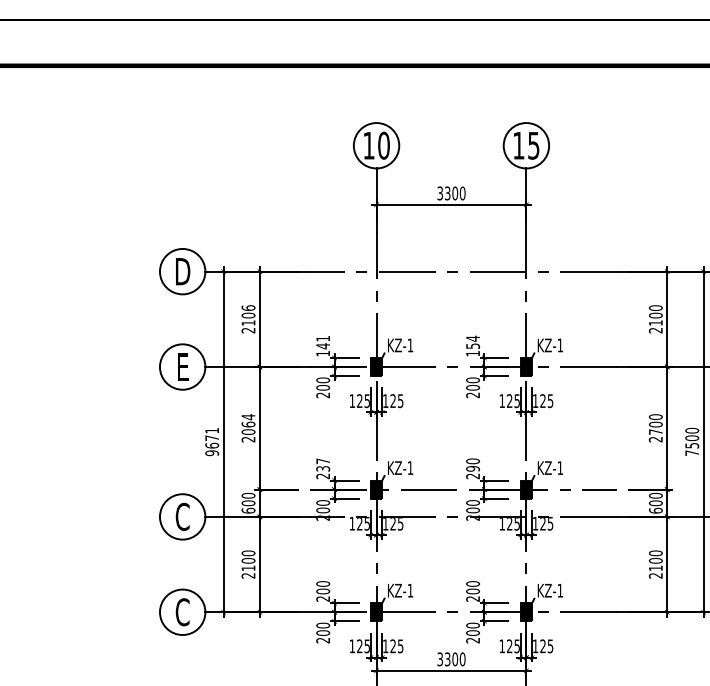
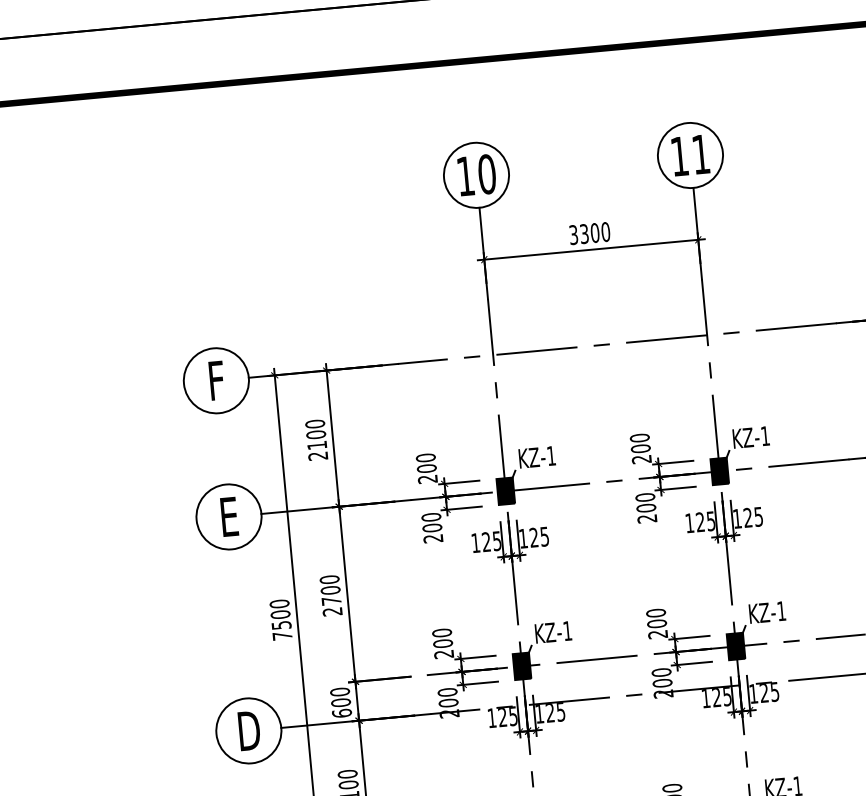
text: (533, 145) -> (700, 154), 15 -> 11
text: (183, 271) -> (217, 380), D -> F
text: (247, 307) -> (313, 423), 2106 -> 2100
text: (323, 345) -> (427, 467), 141 -> 200
text: (473, 345) -> (641, 447), 154 -> 200
text: (248, 424) -> (330, 590), 2064 -> 2700
text: (212, 441) -> (281, 619), 9671 -> 7500
text: (323, 464) -> (442, 637), 237 -> 200
text: (472, 468) -> (656, 623), 290 -> 200
text: (182, 516) -> (248, 730), C -> D

